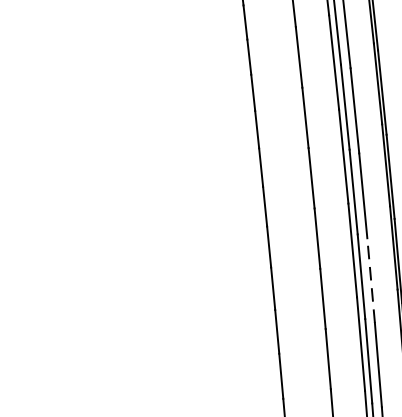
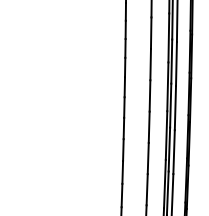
line: (371, 281) -> (174, 152), dashed -> solid

